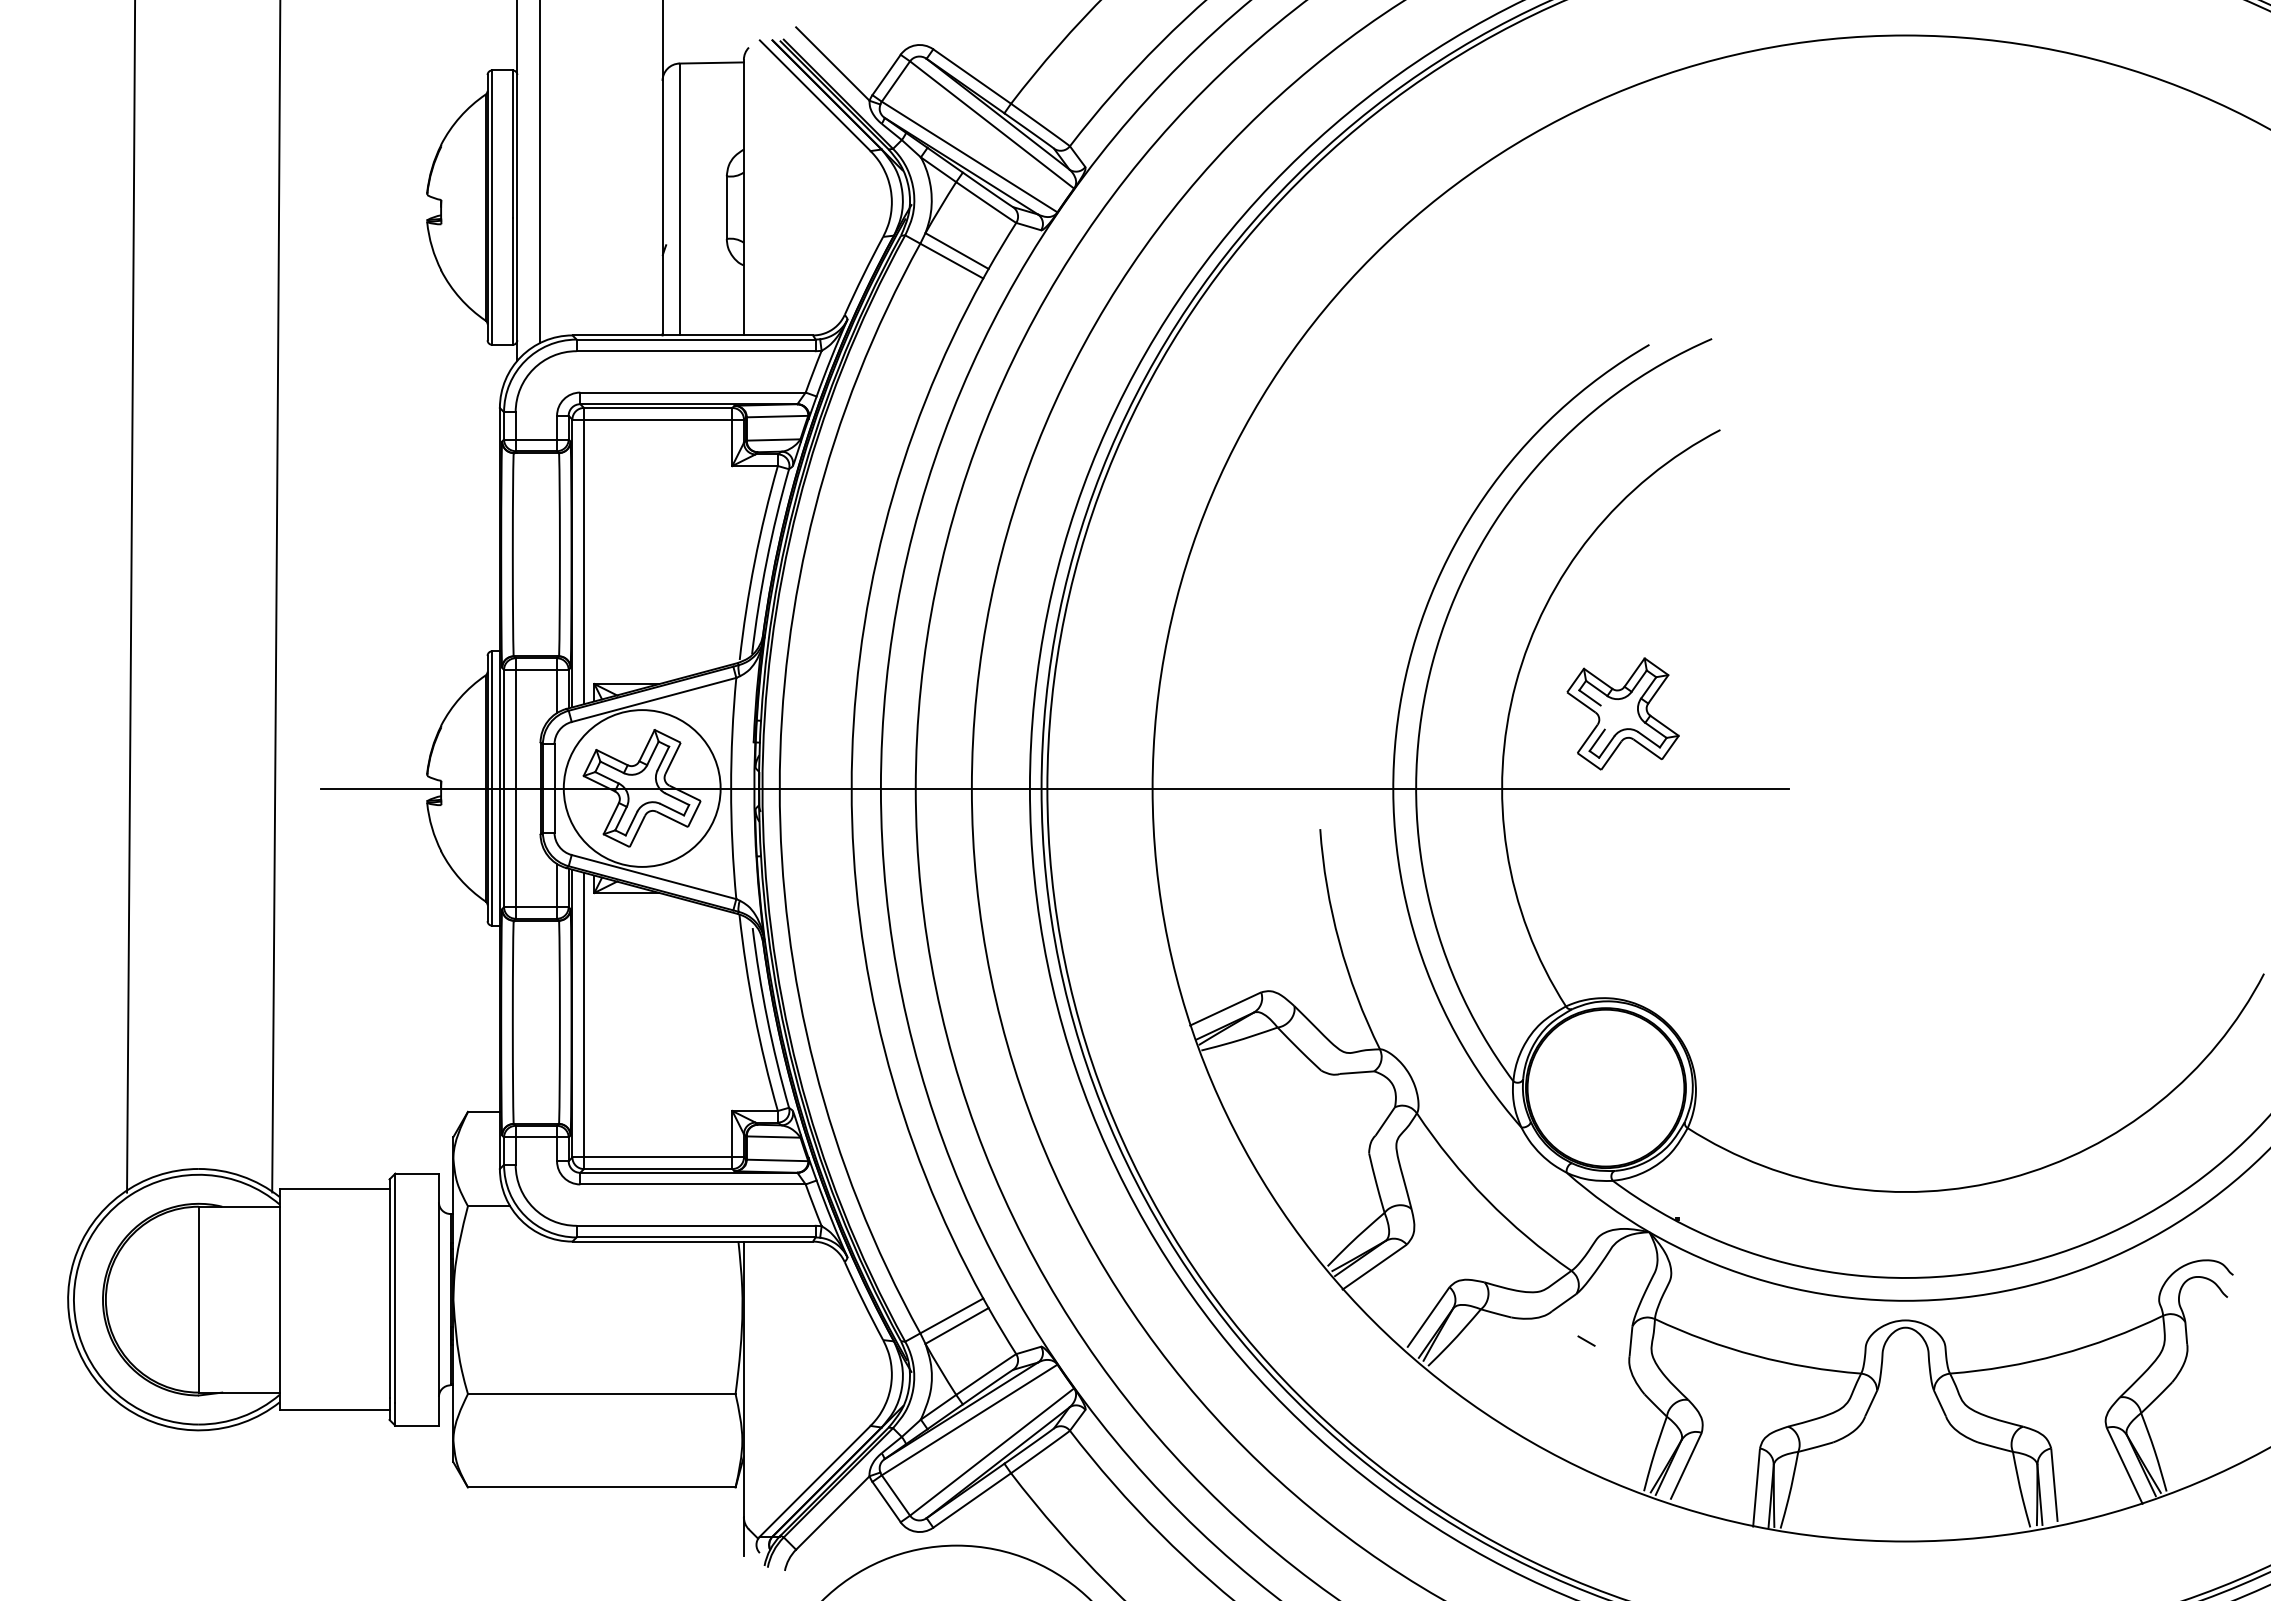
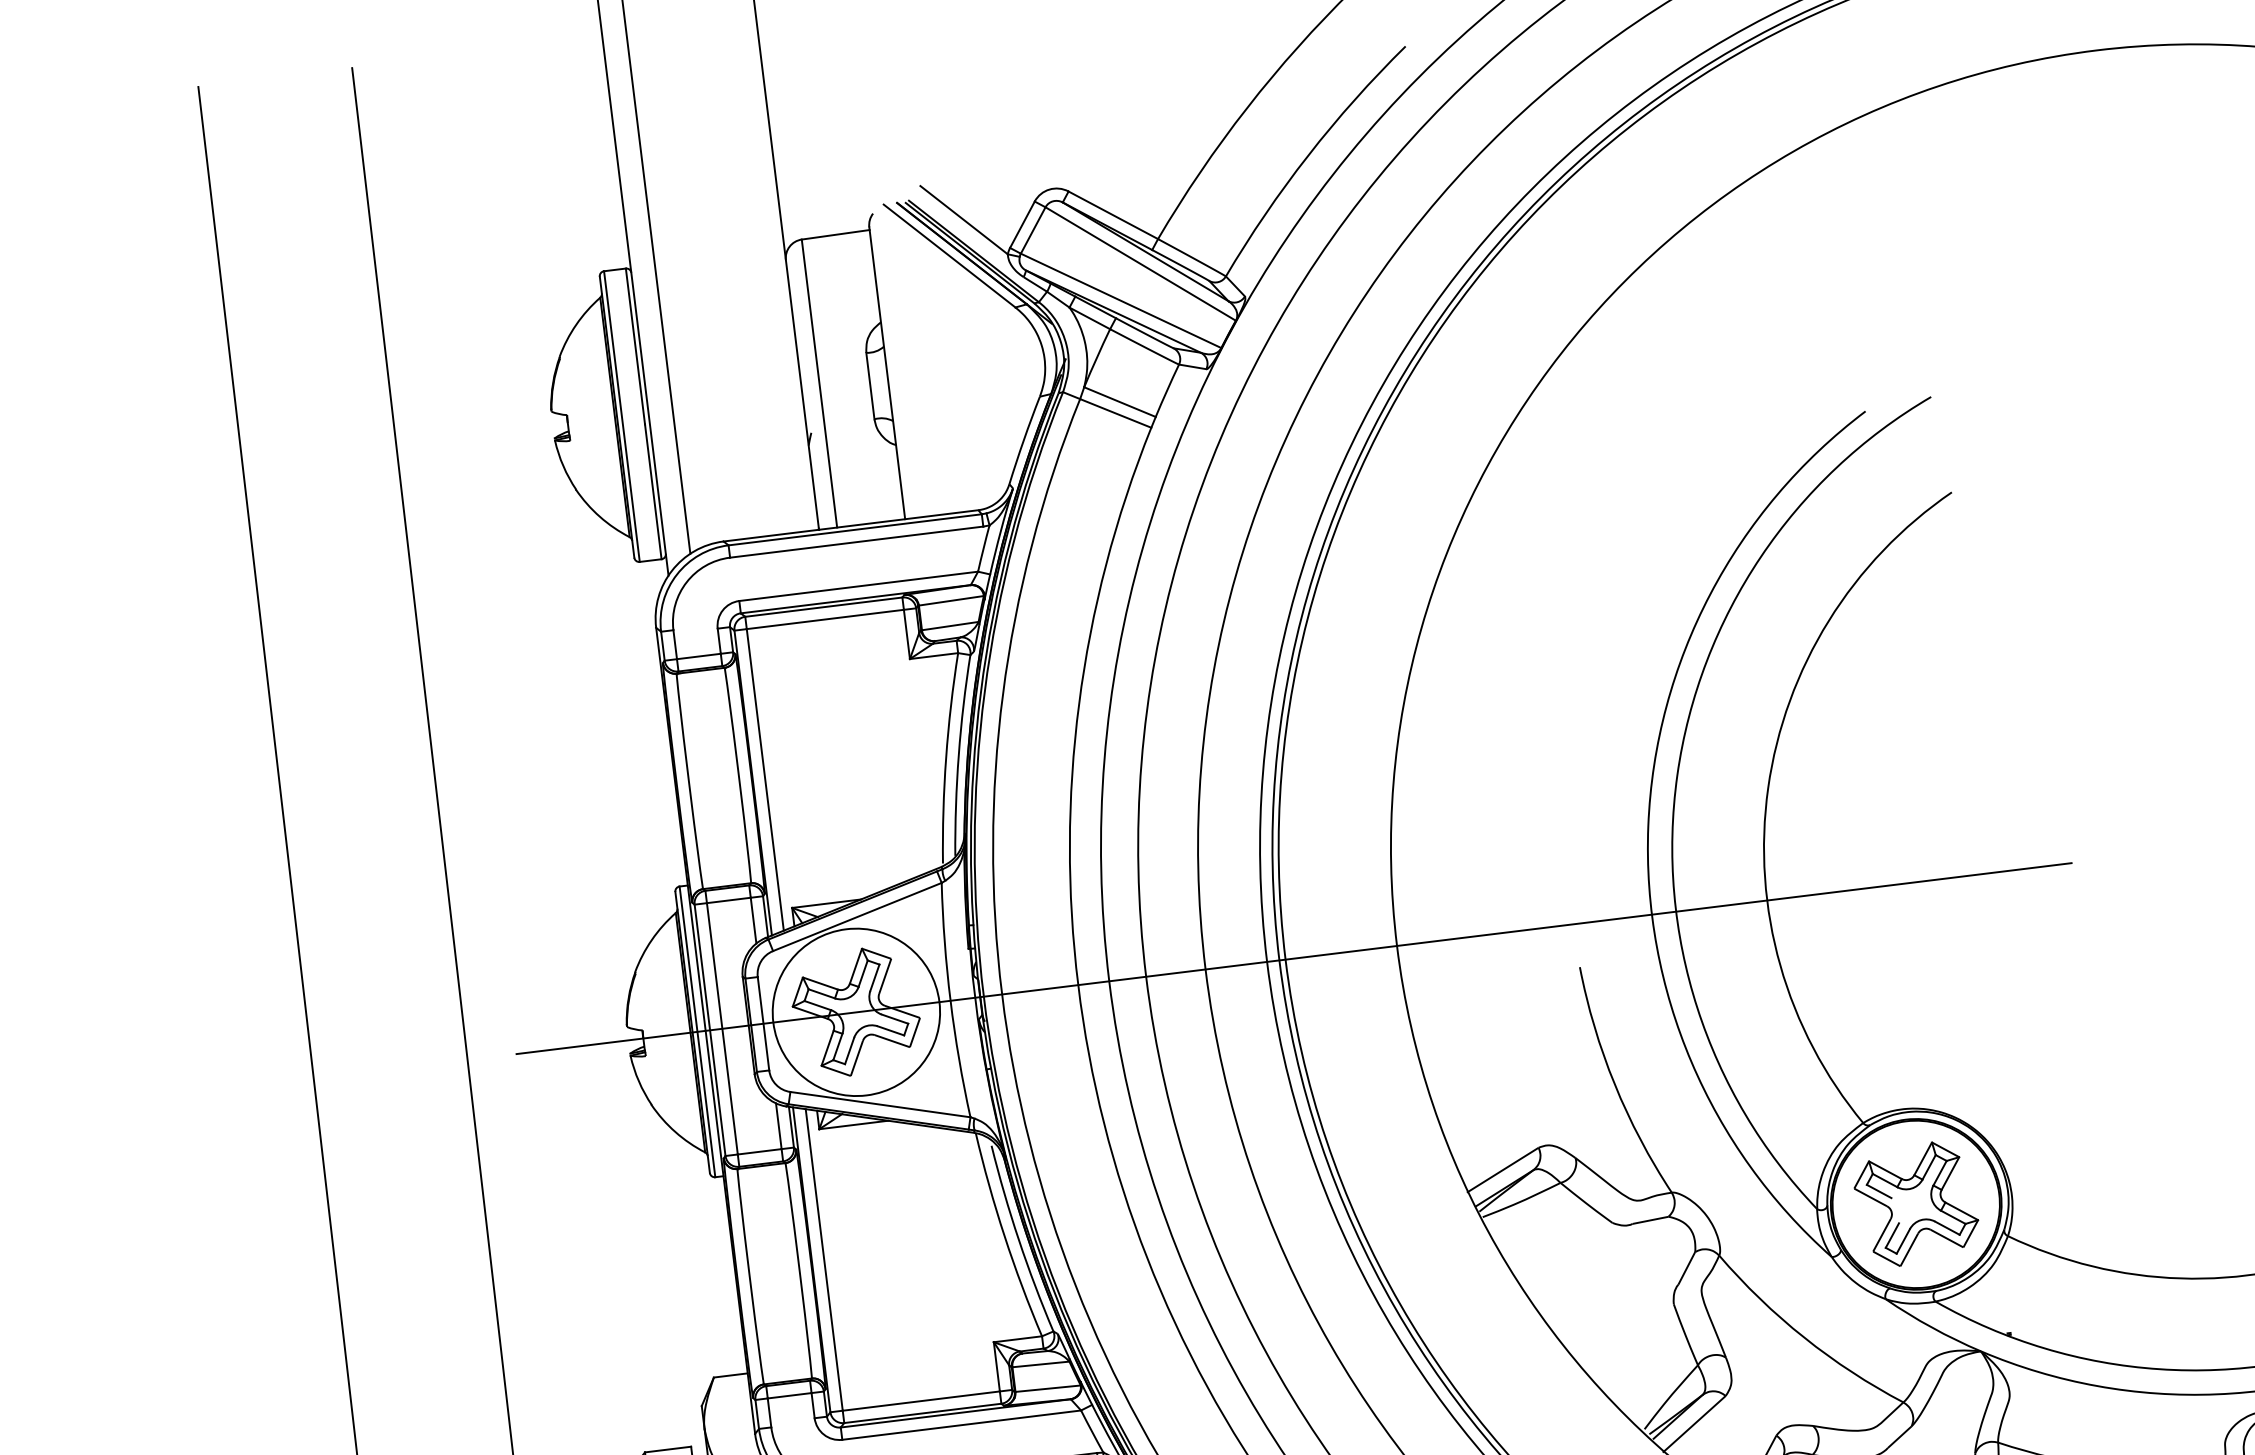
part: (1622, 713) -> (1915, 1203), moved

